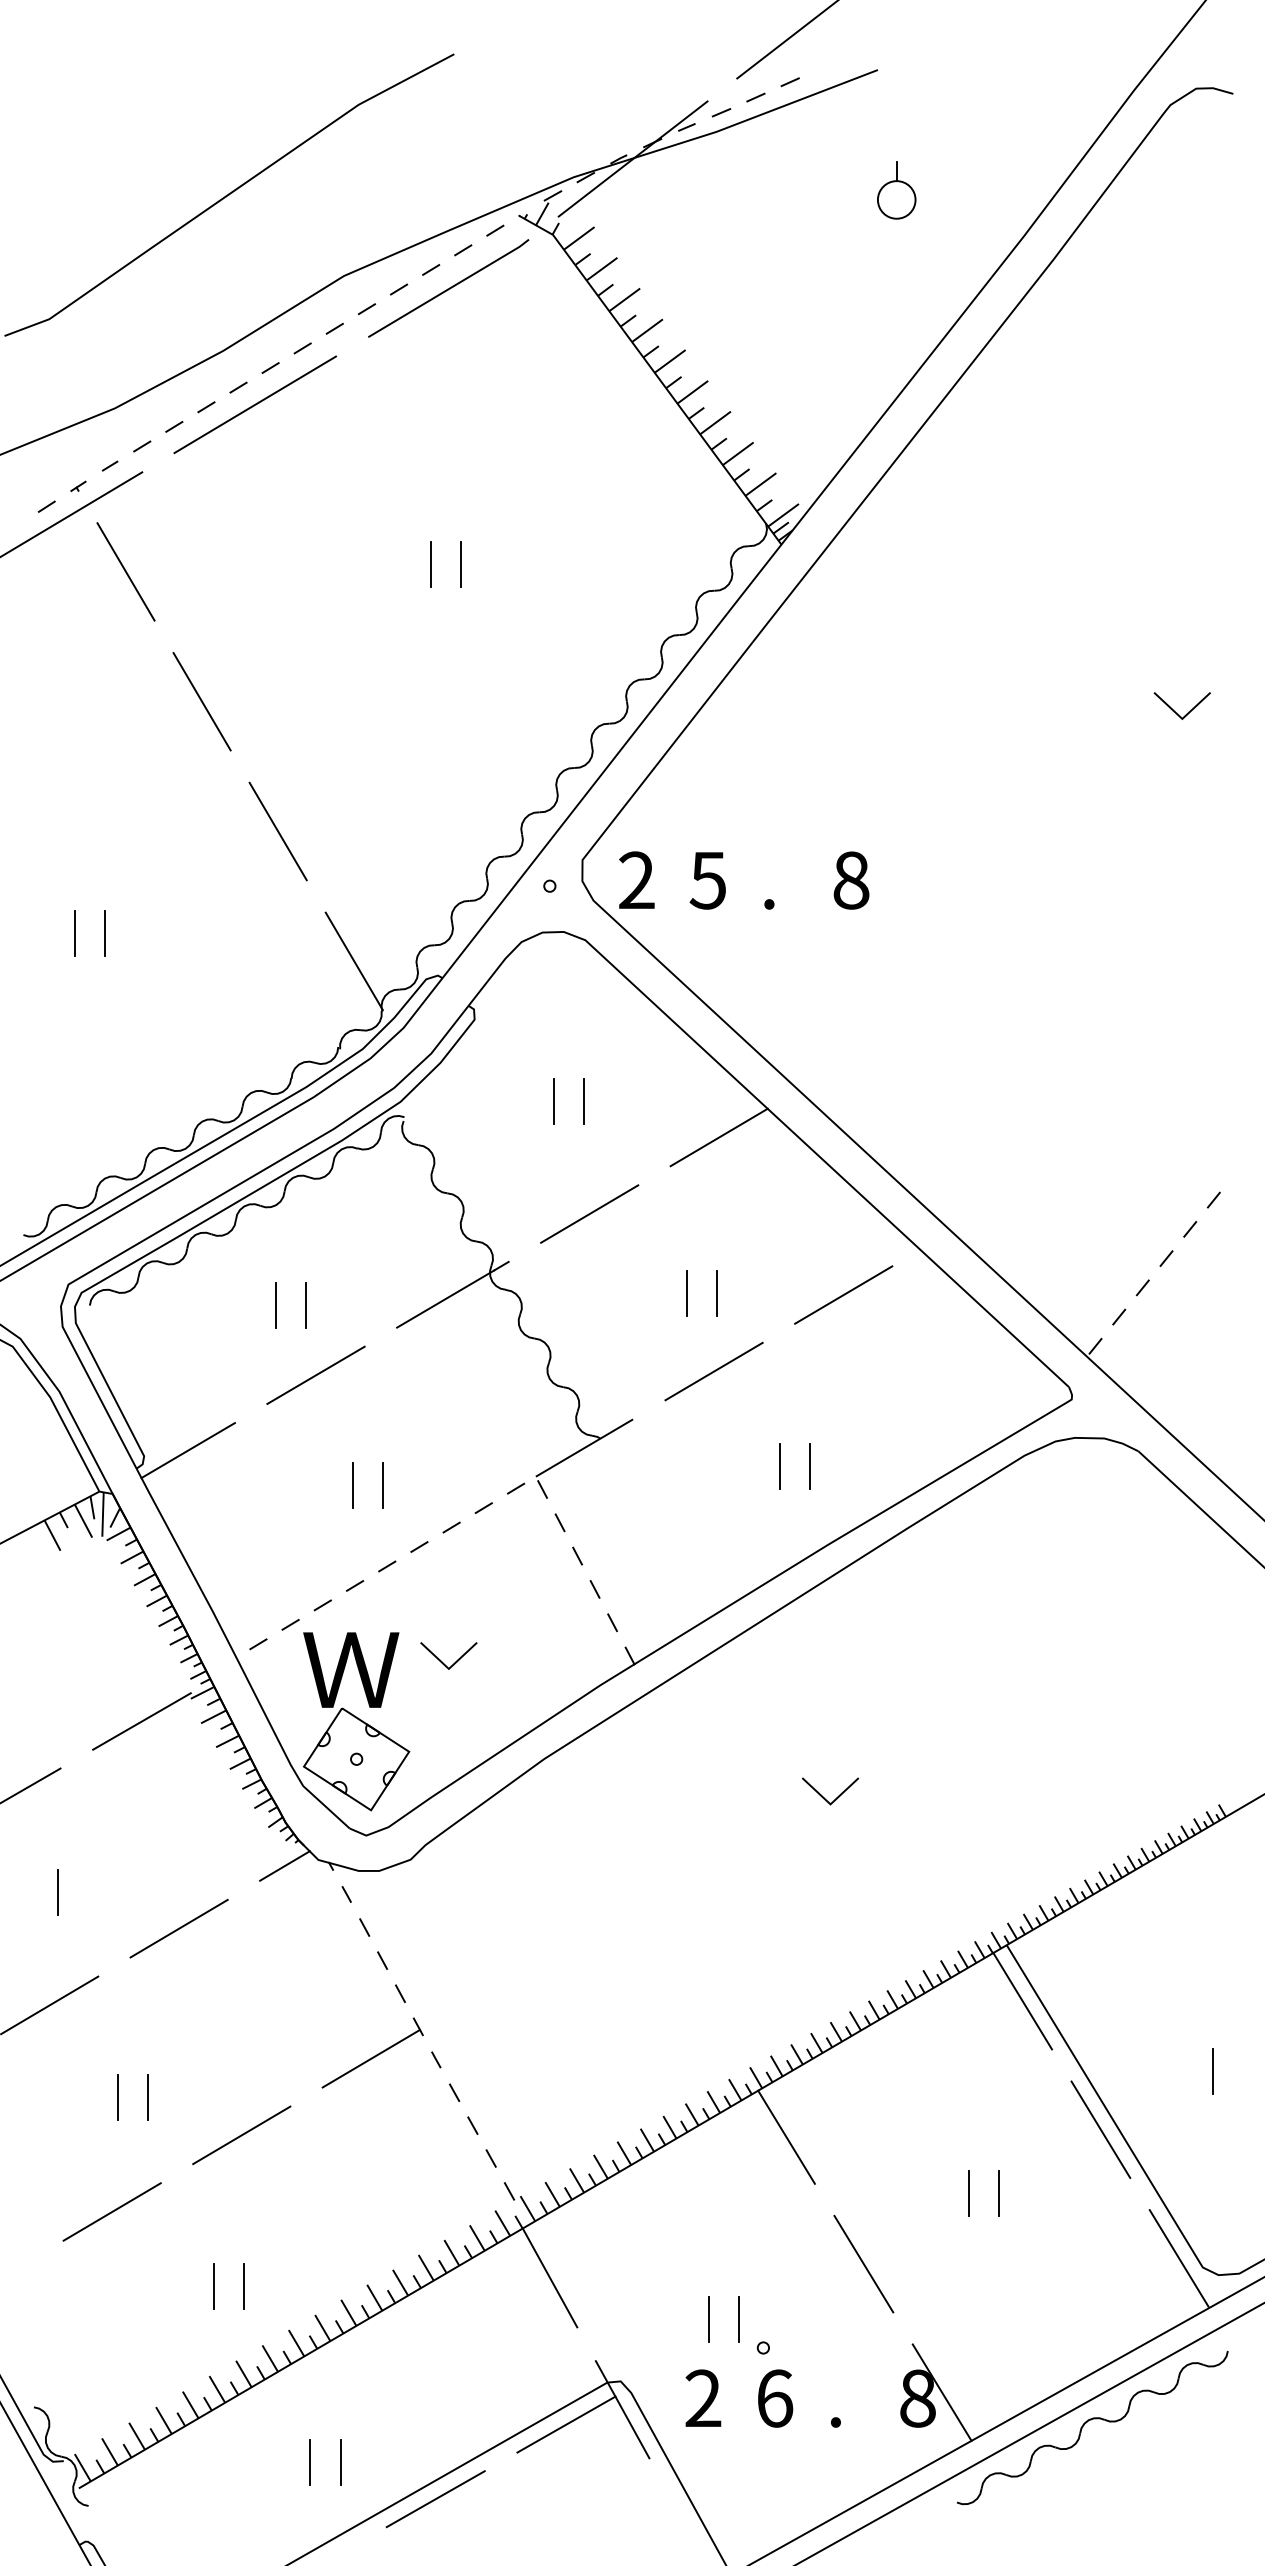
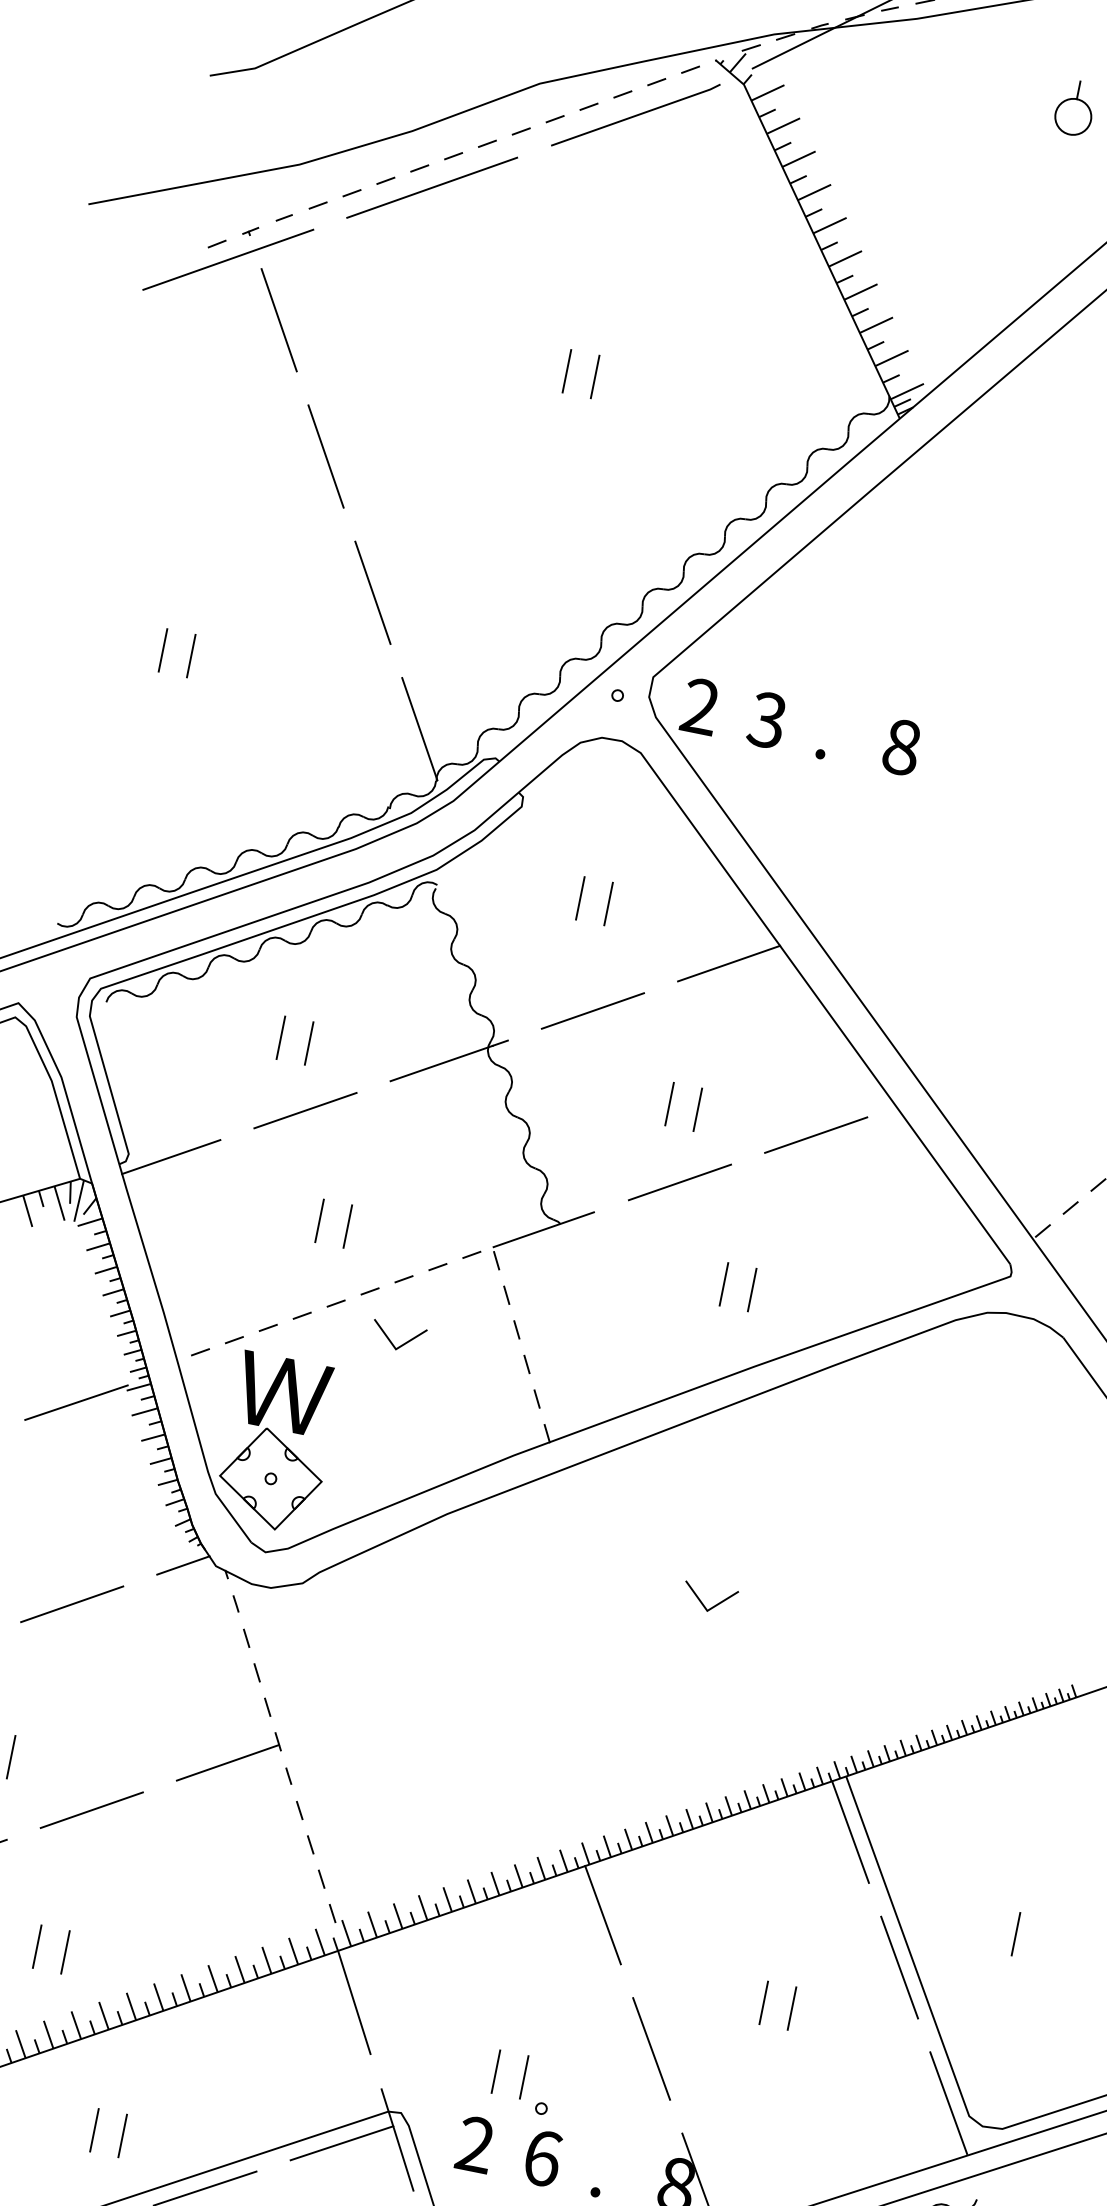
text: (707, 880) -> (766, 720), 5 -> 3
line: (442, 1661) -> (391, 1341), moved

